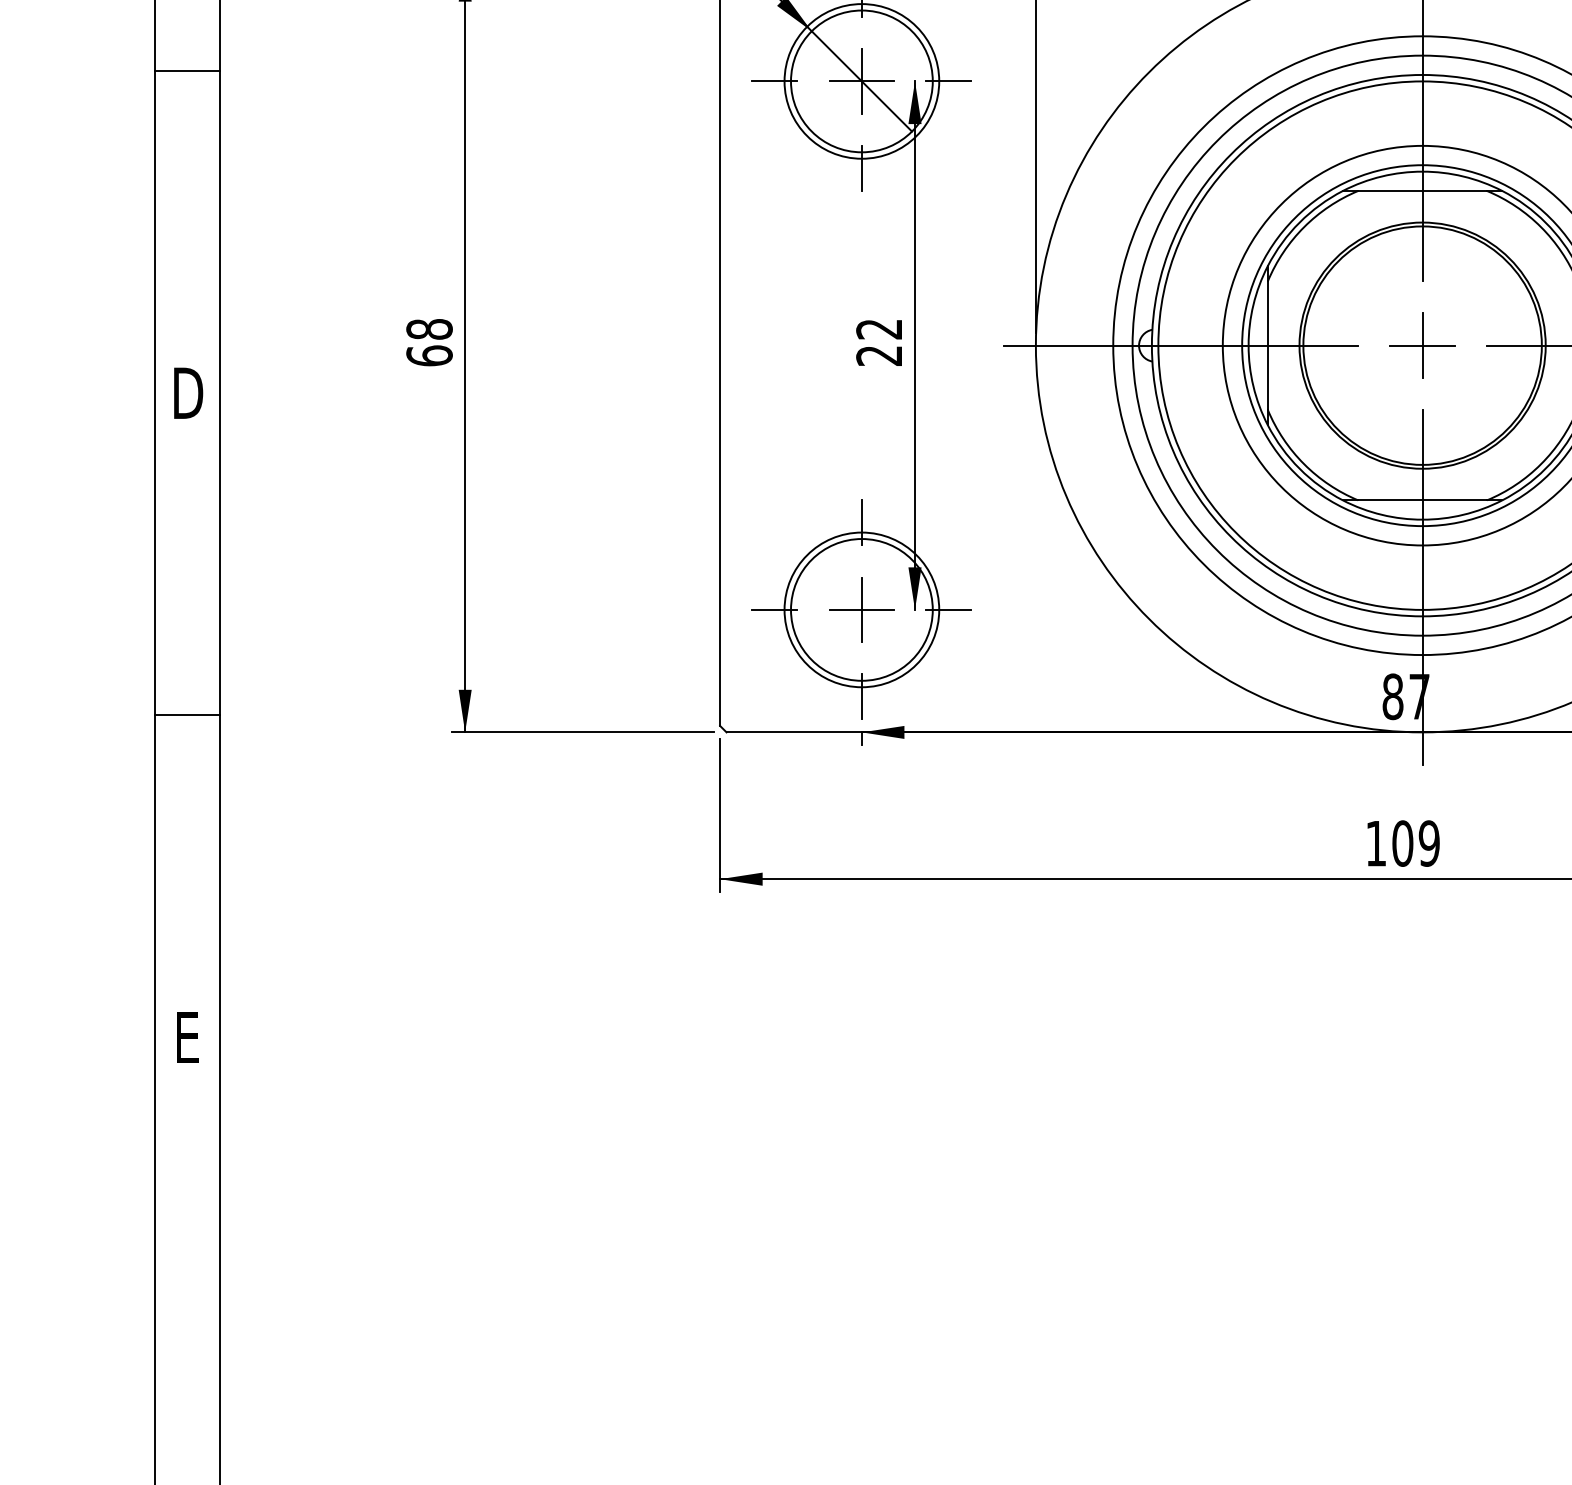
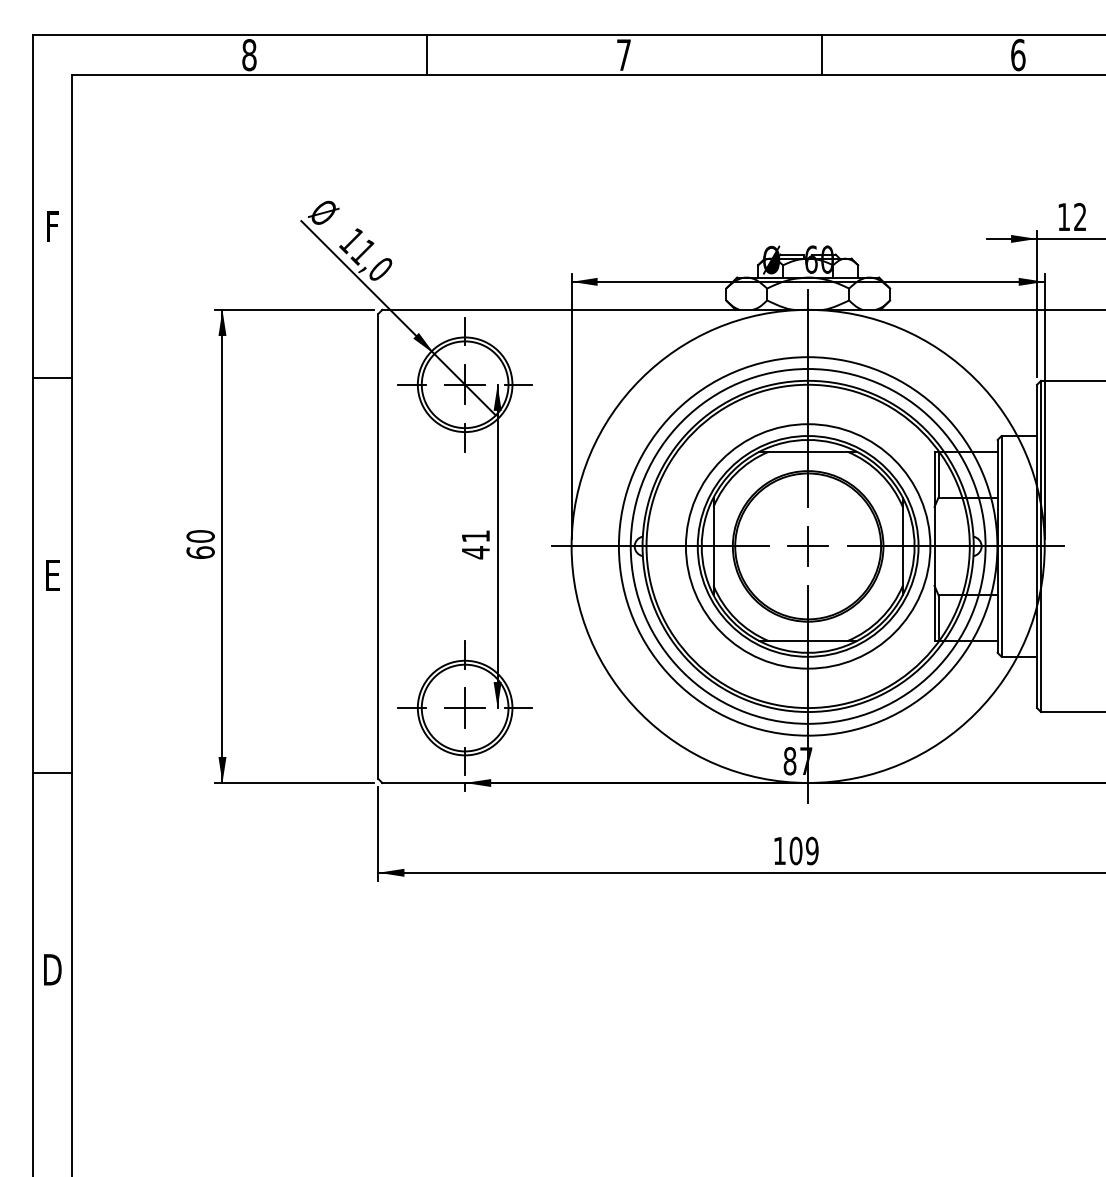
text: (429, 329) -> (200, 536), 68 -> 60
text: (878, 342) -> (475, 544), 22 -> 41
text: (188, 393) -> (53, 575), D -> E
text: (187, 1037) -> (52, 969), E -> D

